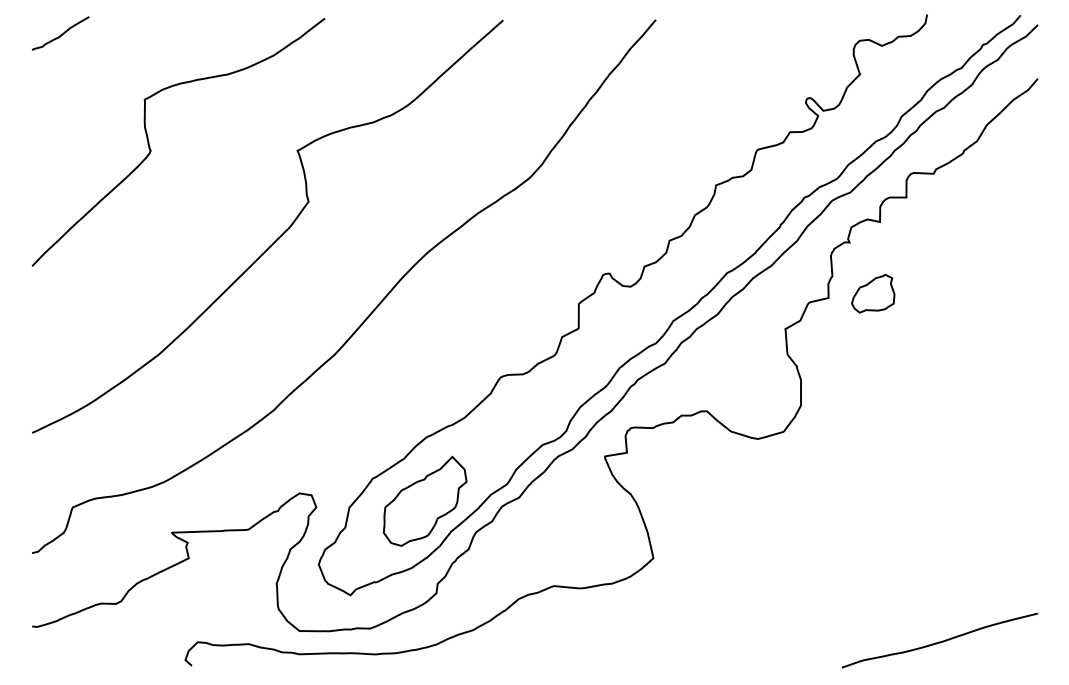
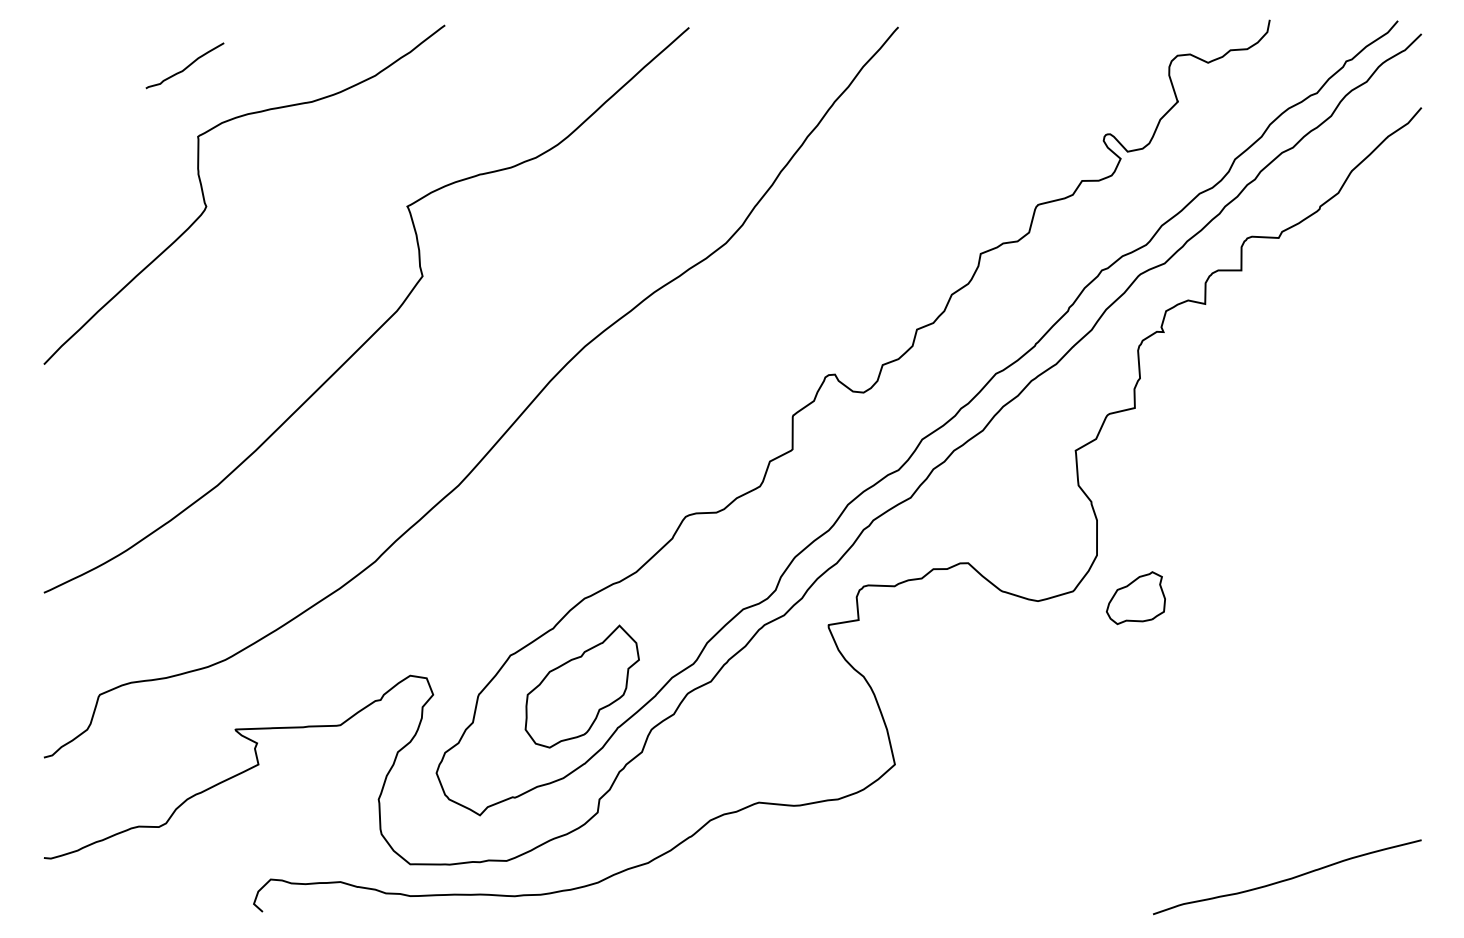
curve: (61, 34) -> (186, 66), moved
part: (872, 293) -> (1135, 598), moved

